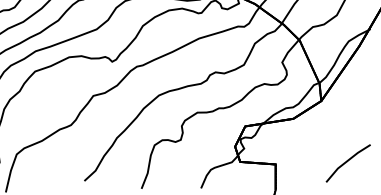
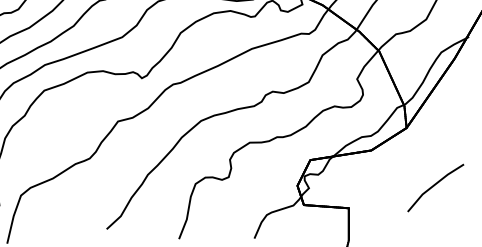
part: (347, 163) -> (434, 188), moved

